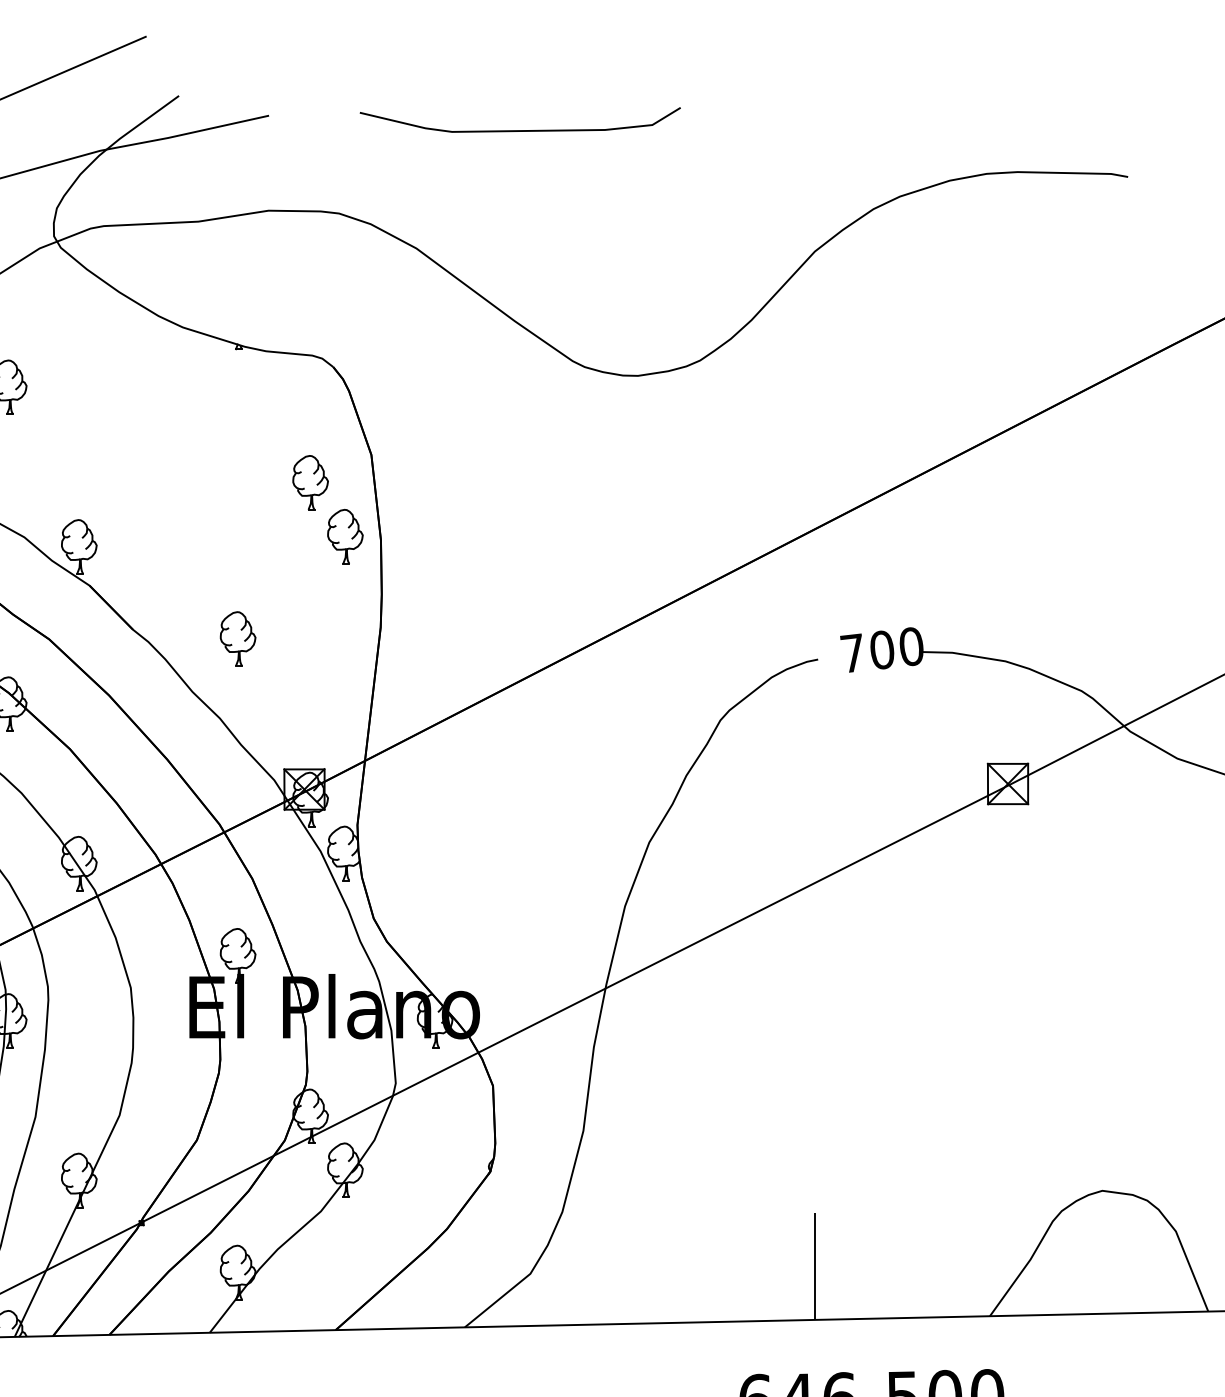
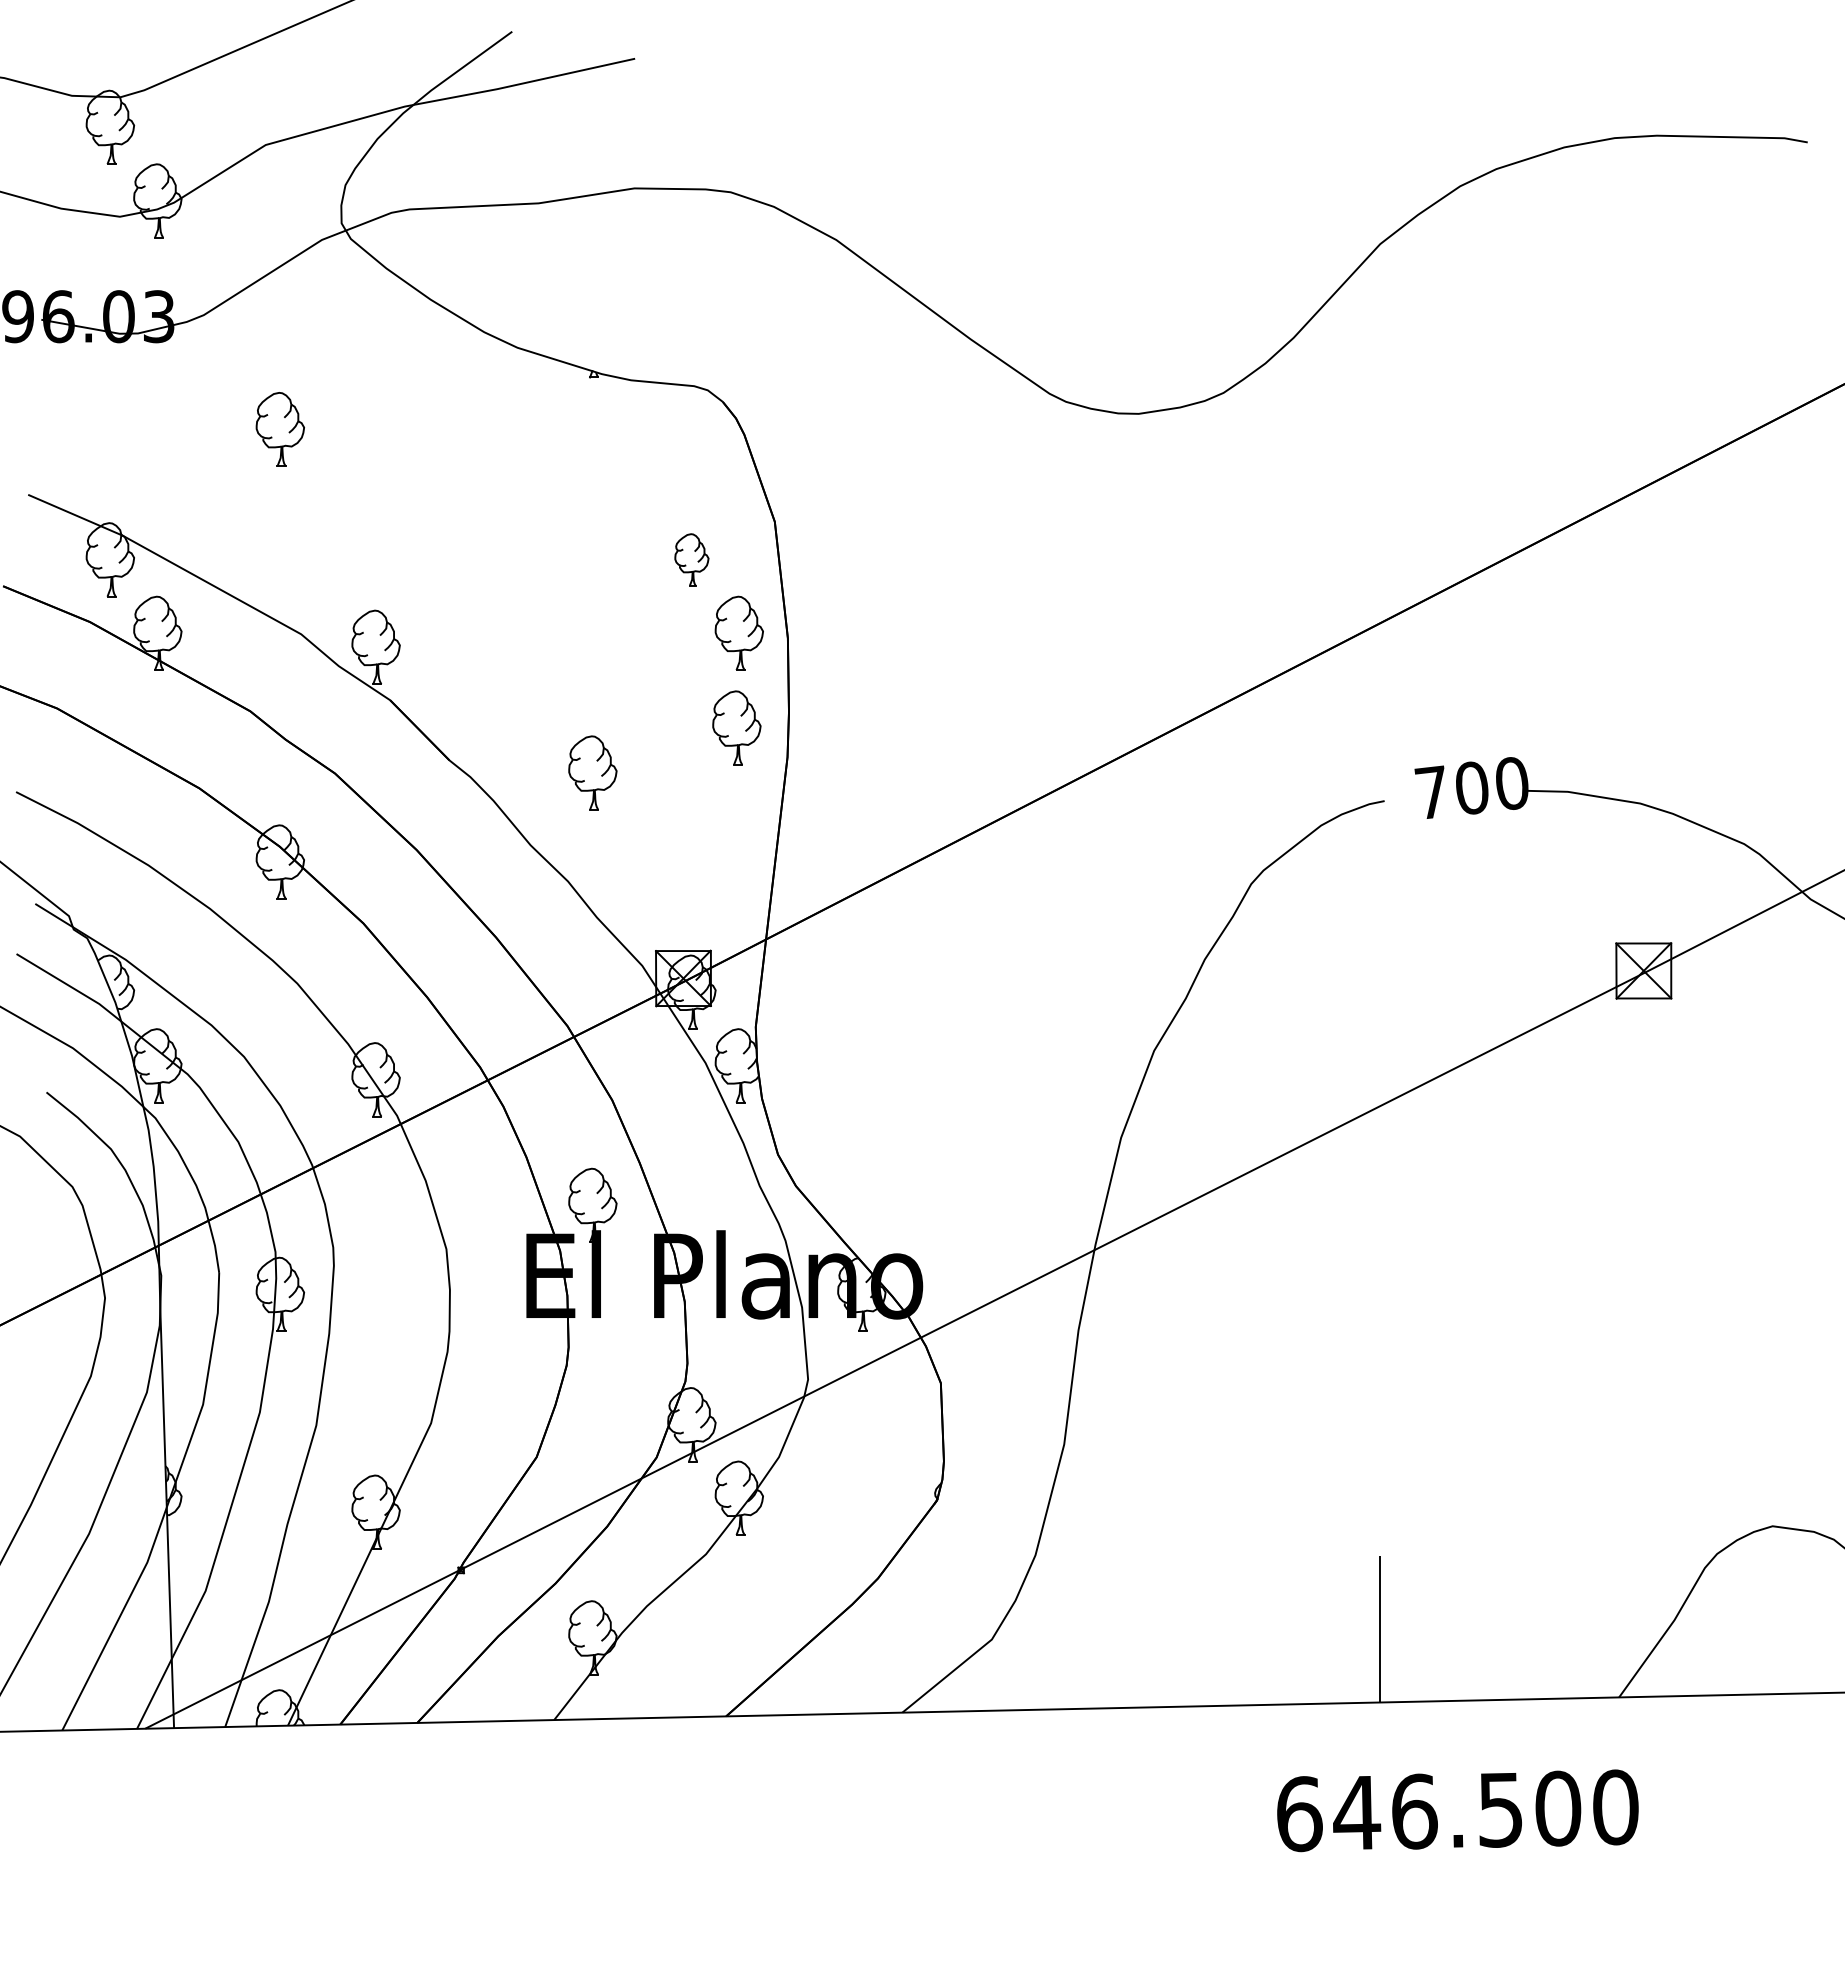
curve: (520, 130) -> (978, 78), removed
part: (310, 482) -> (691, 559), size x0.7
part: (343, 605) -> (736, 727), added

